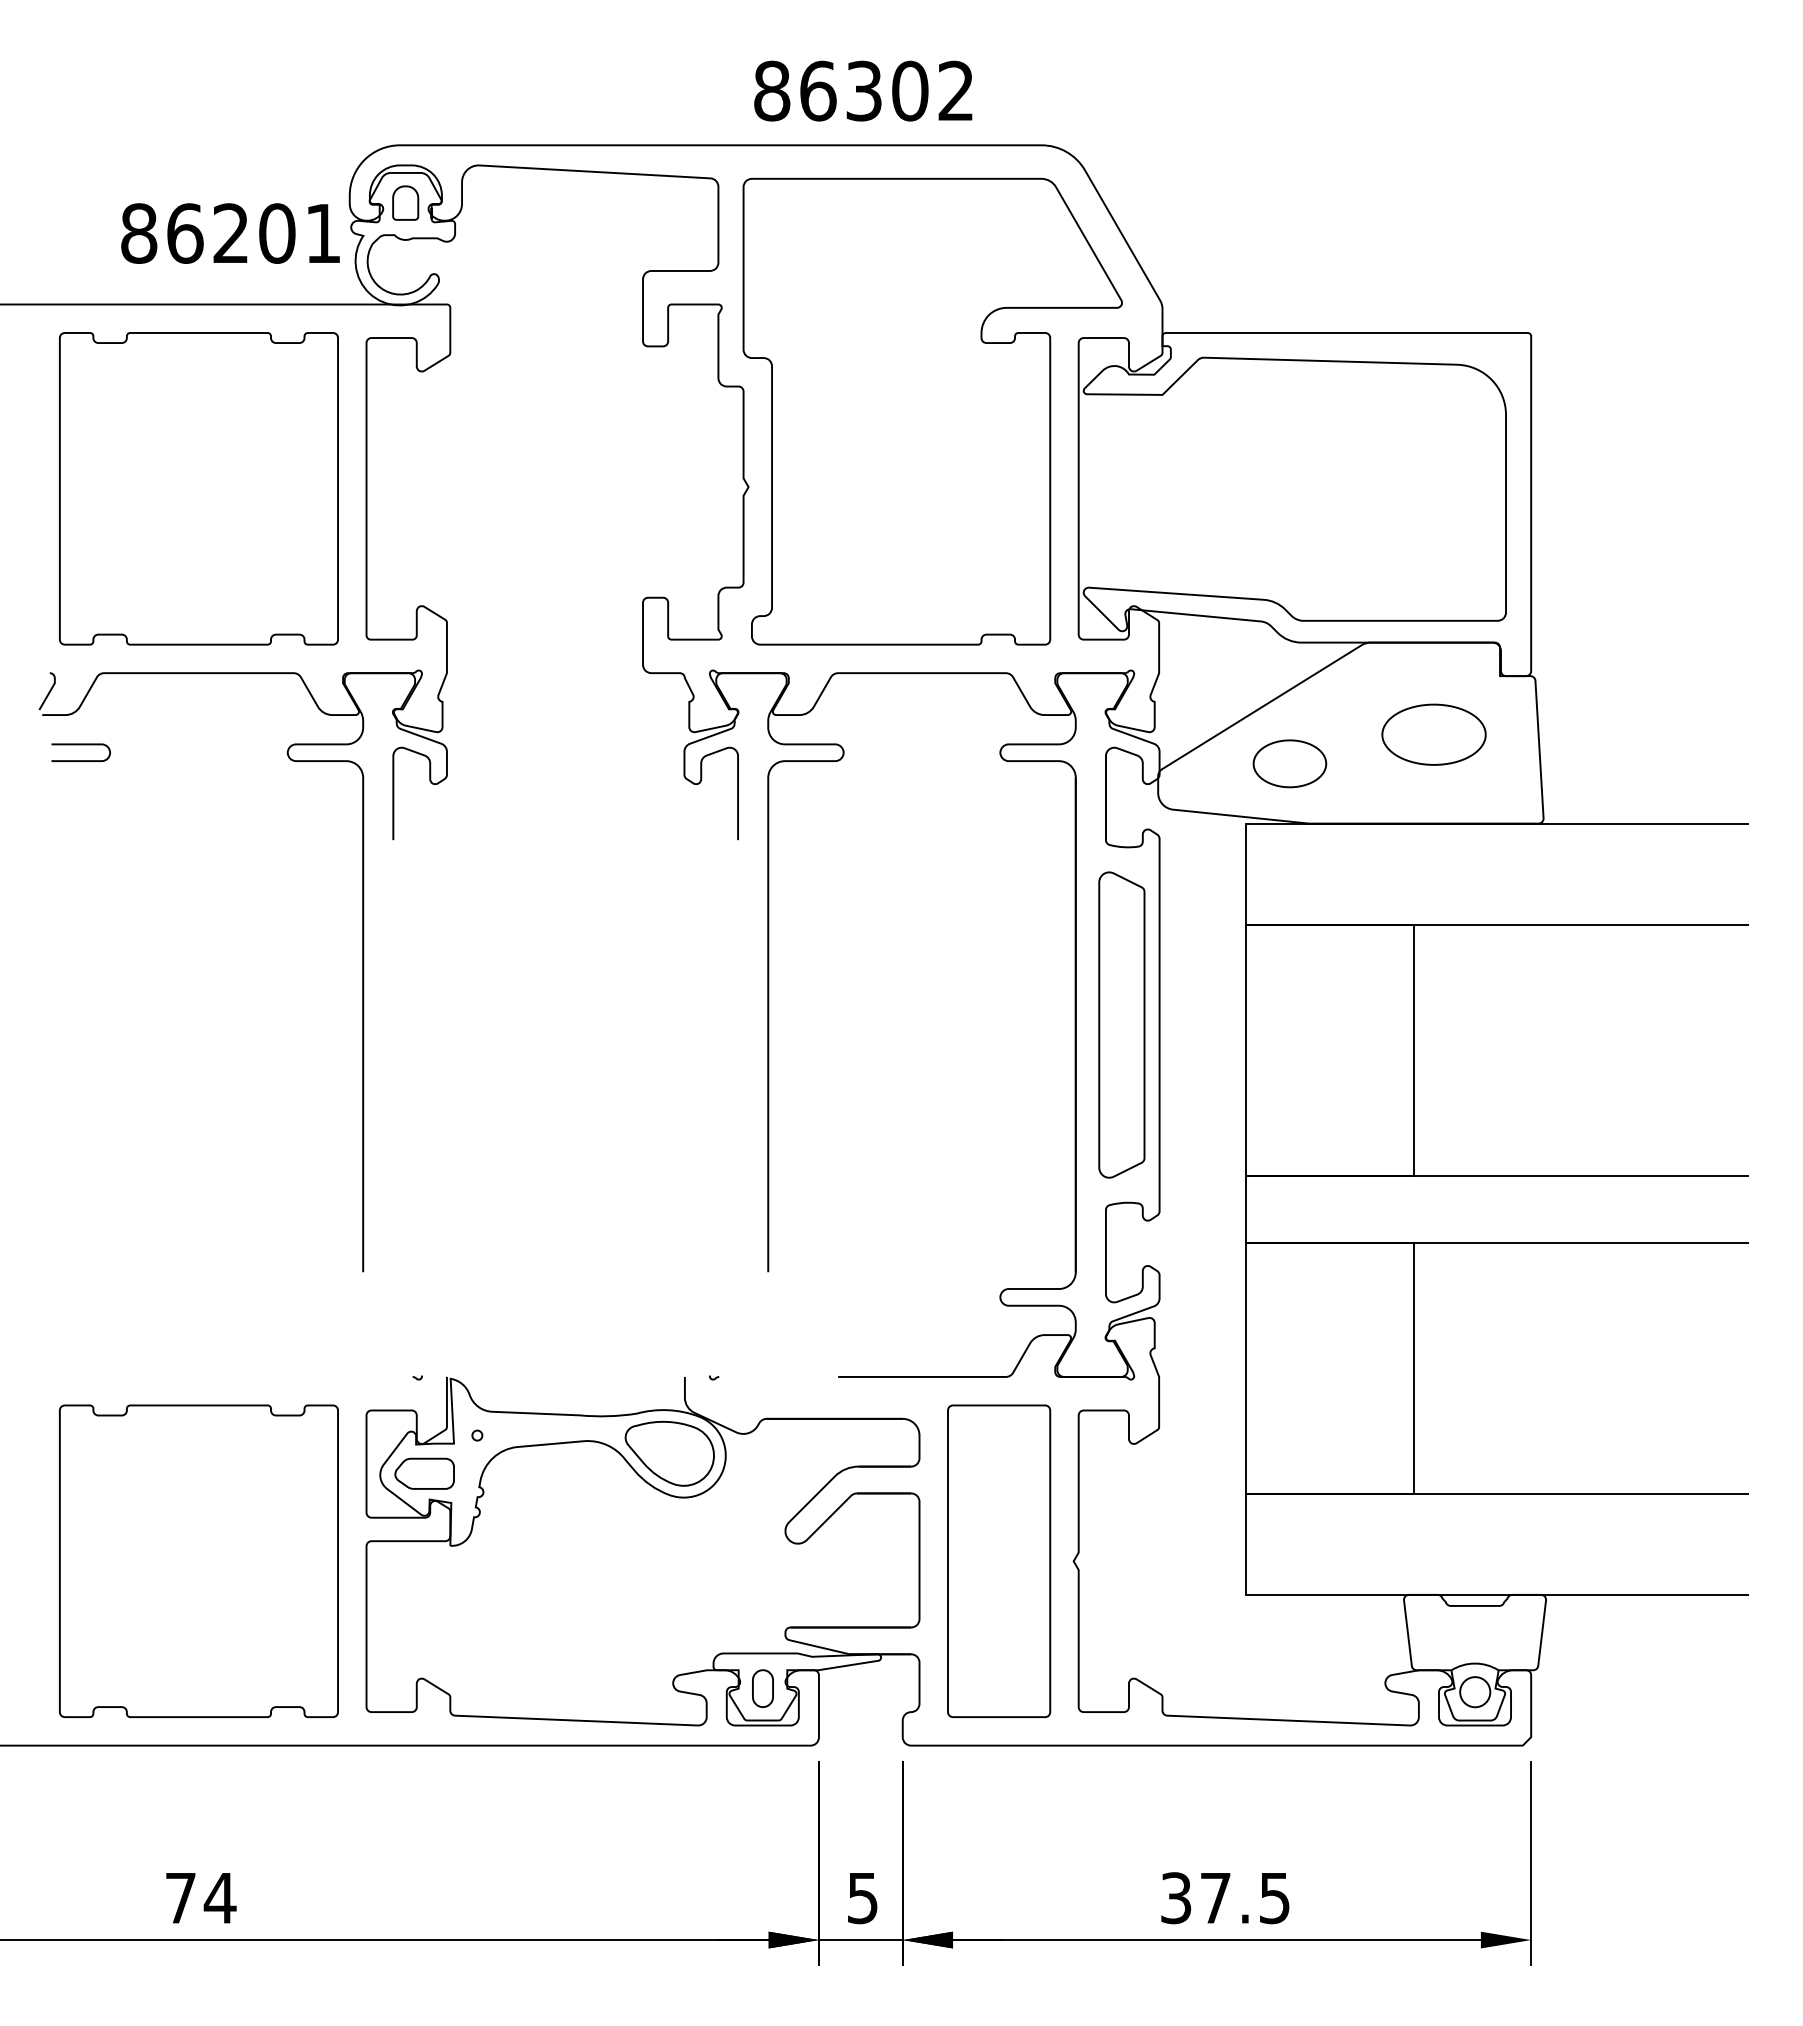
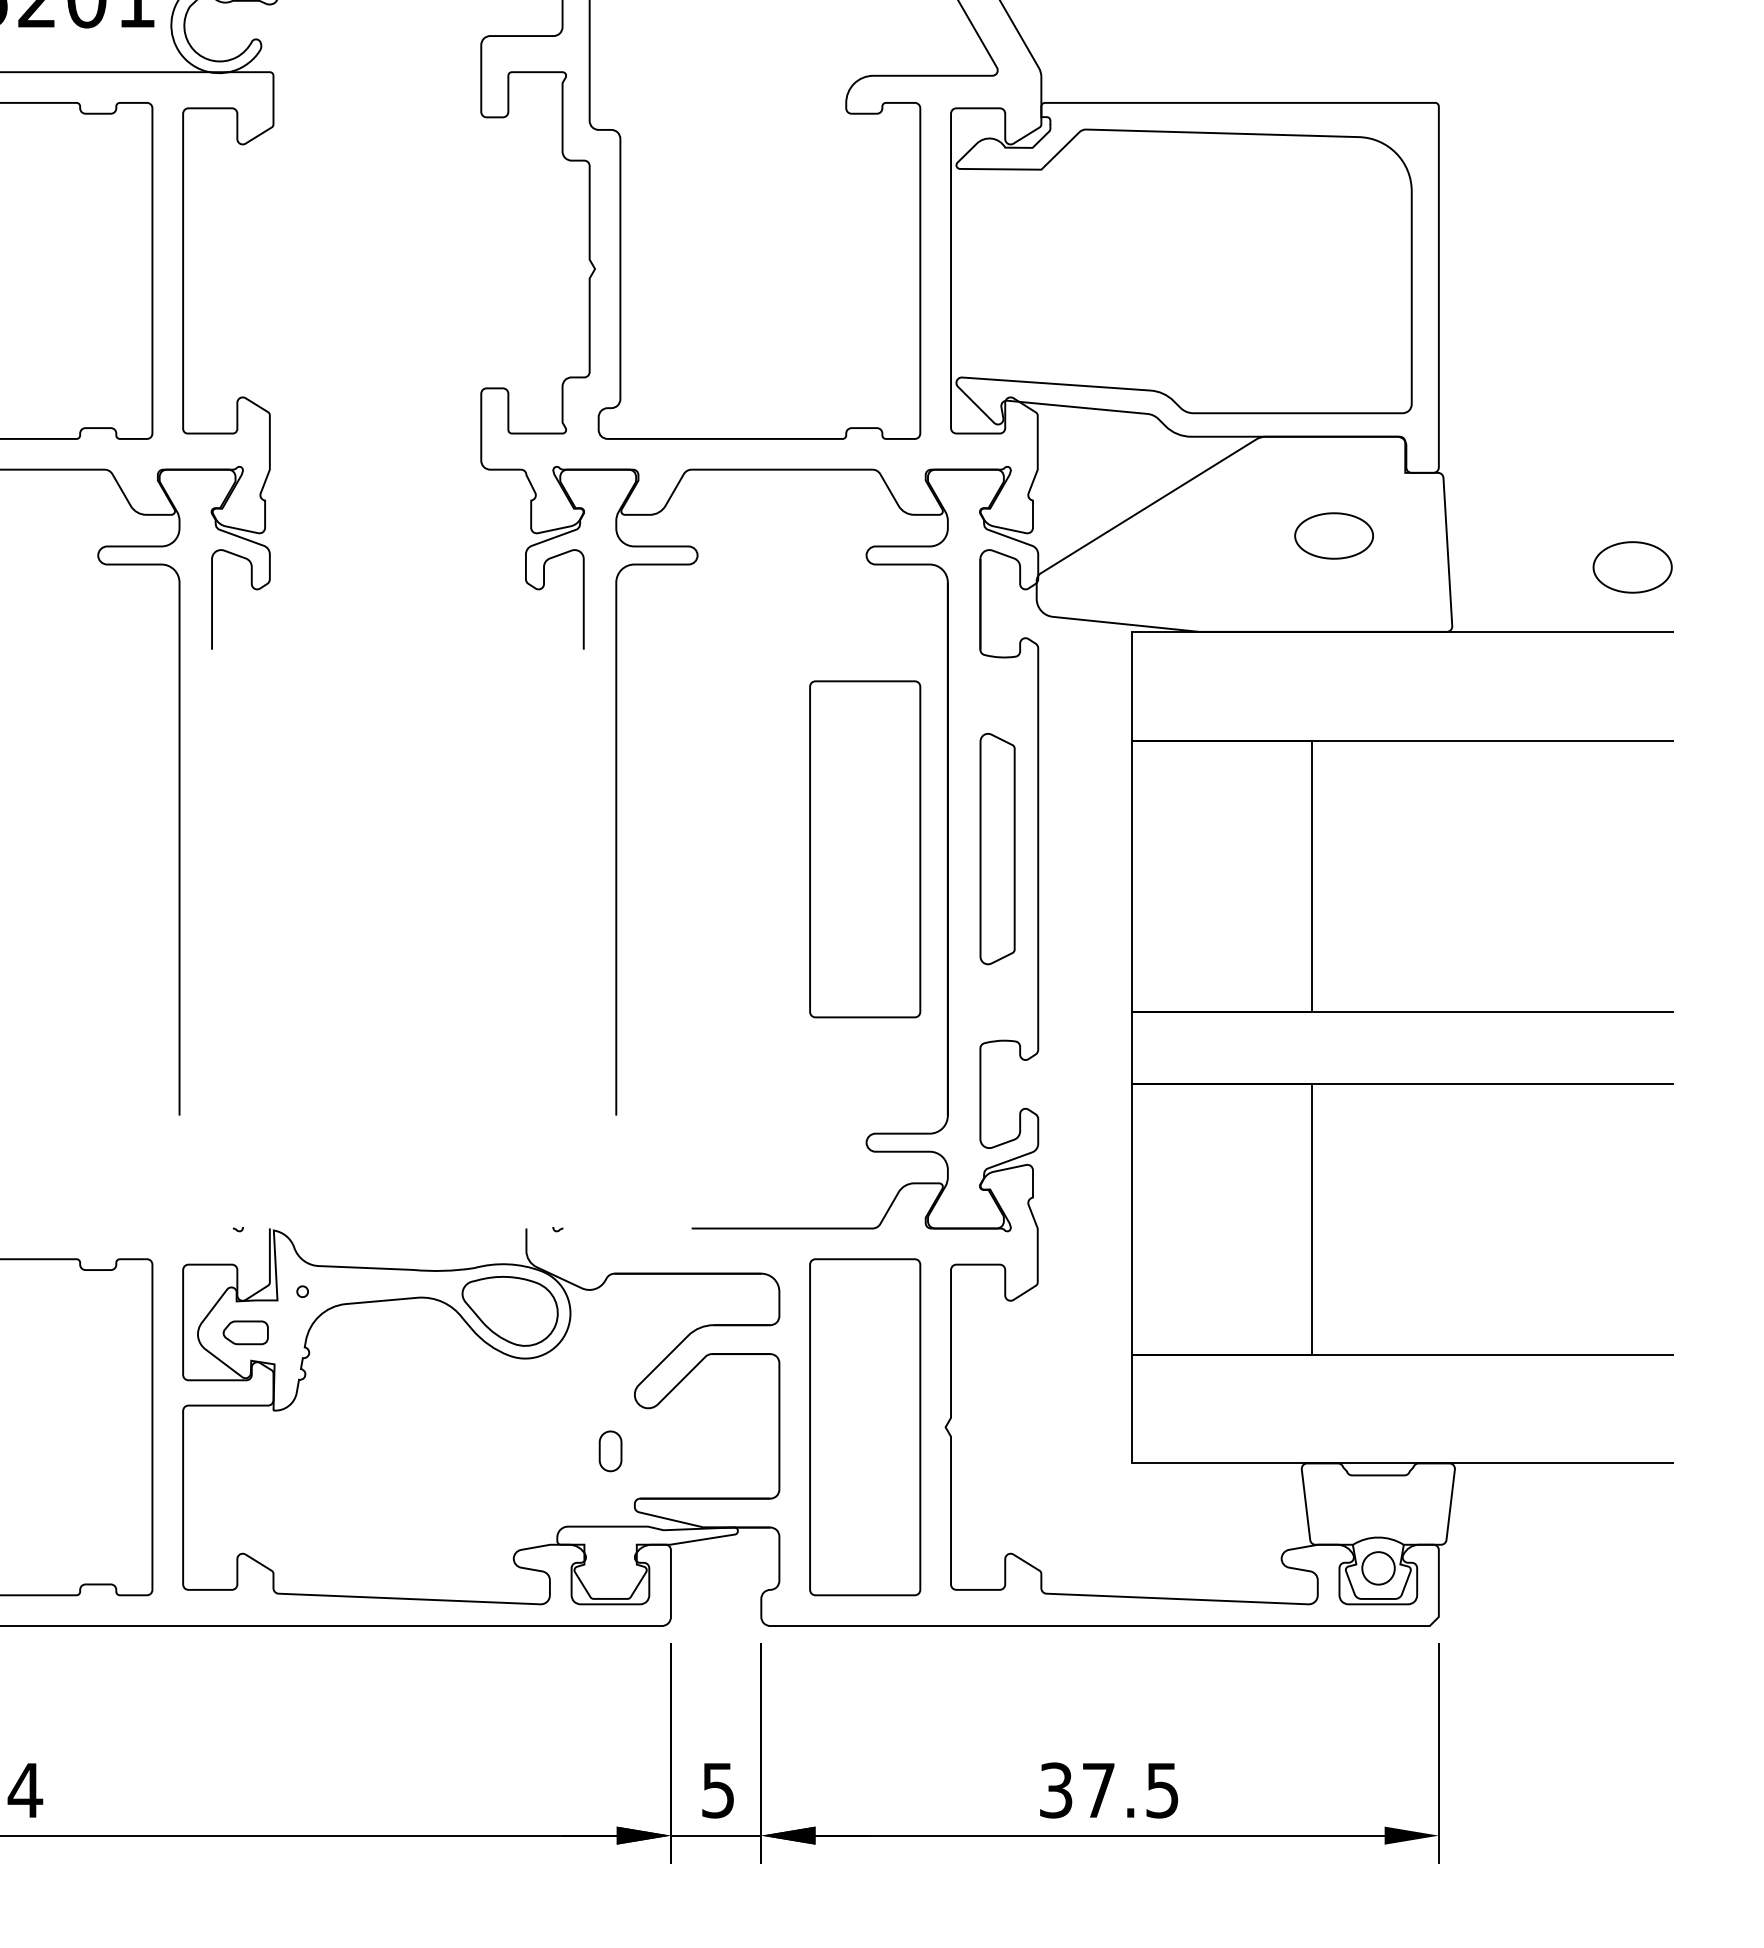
part: (1433, 734) -> (1333, 535), size x0.7
part: (1289, 763) -> (1632, 567), moved
part: (999, 1024) -> (865, 848), added
part: (1121, 1024) -> (997, 848), size x0.7
part: (424, 1473) -> (245, 1332), size x0.7
part: (762, 1688) -> (610, 1451), moved

